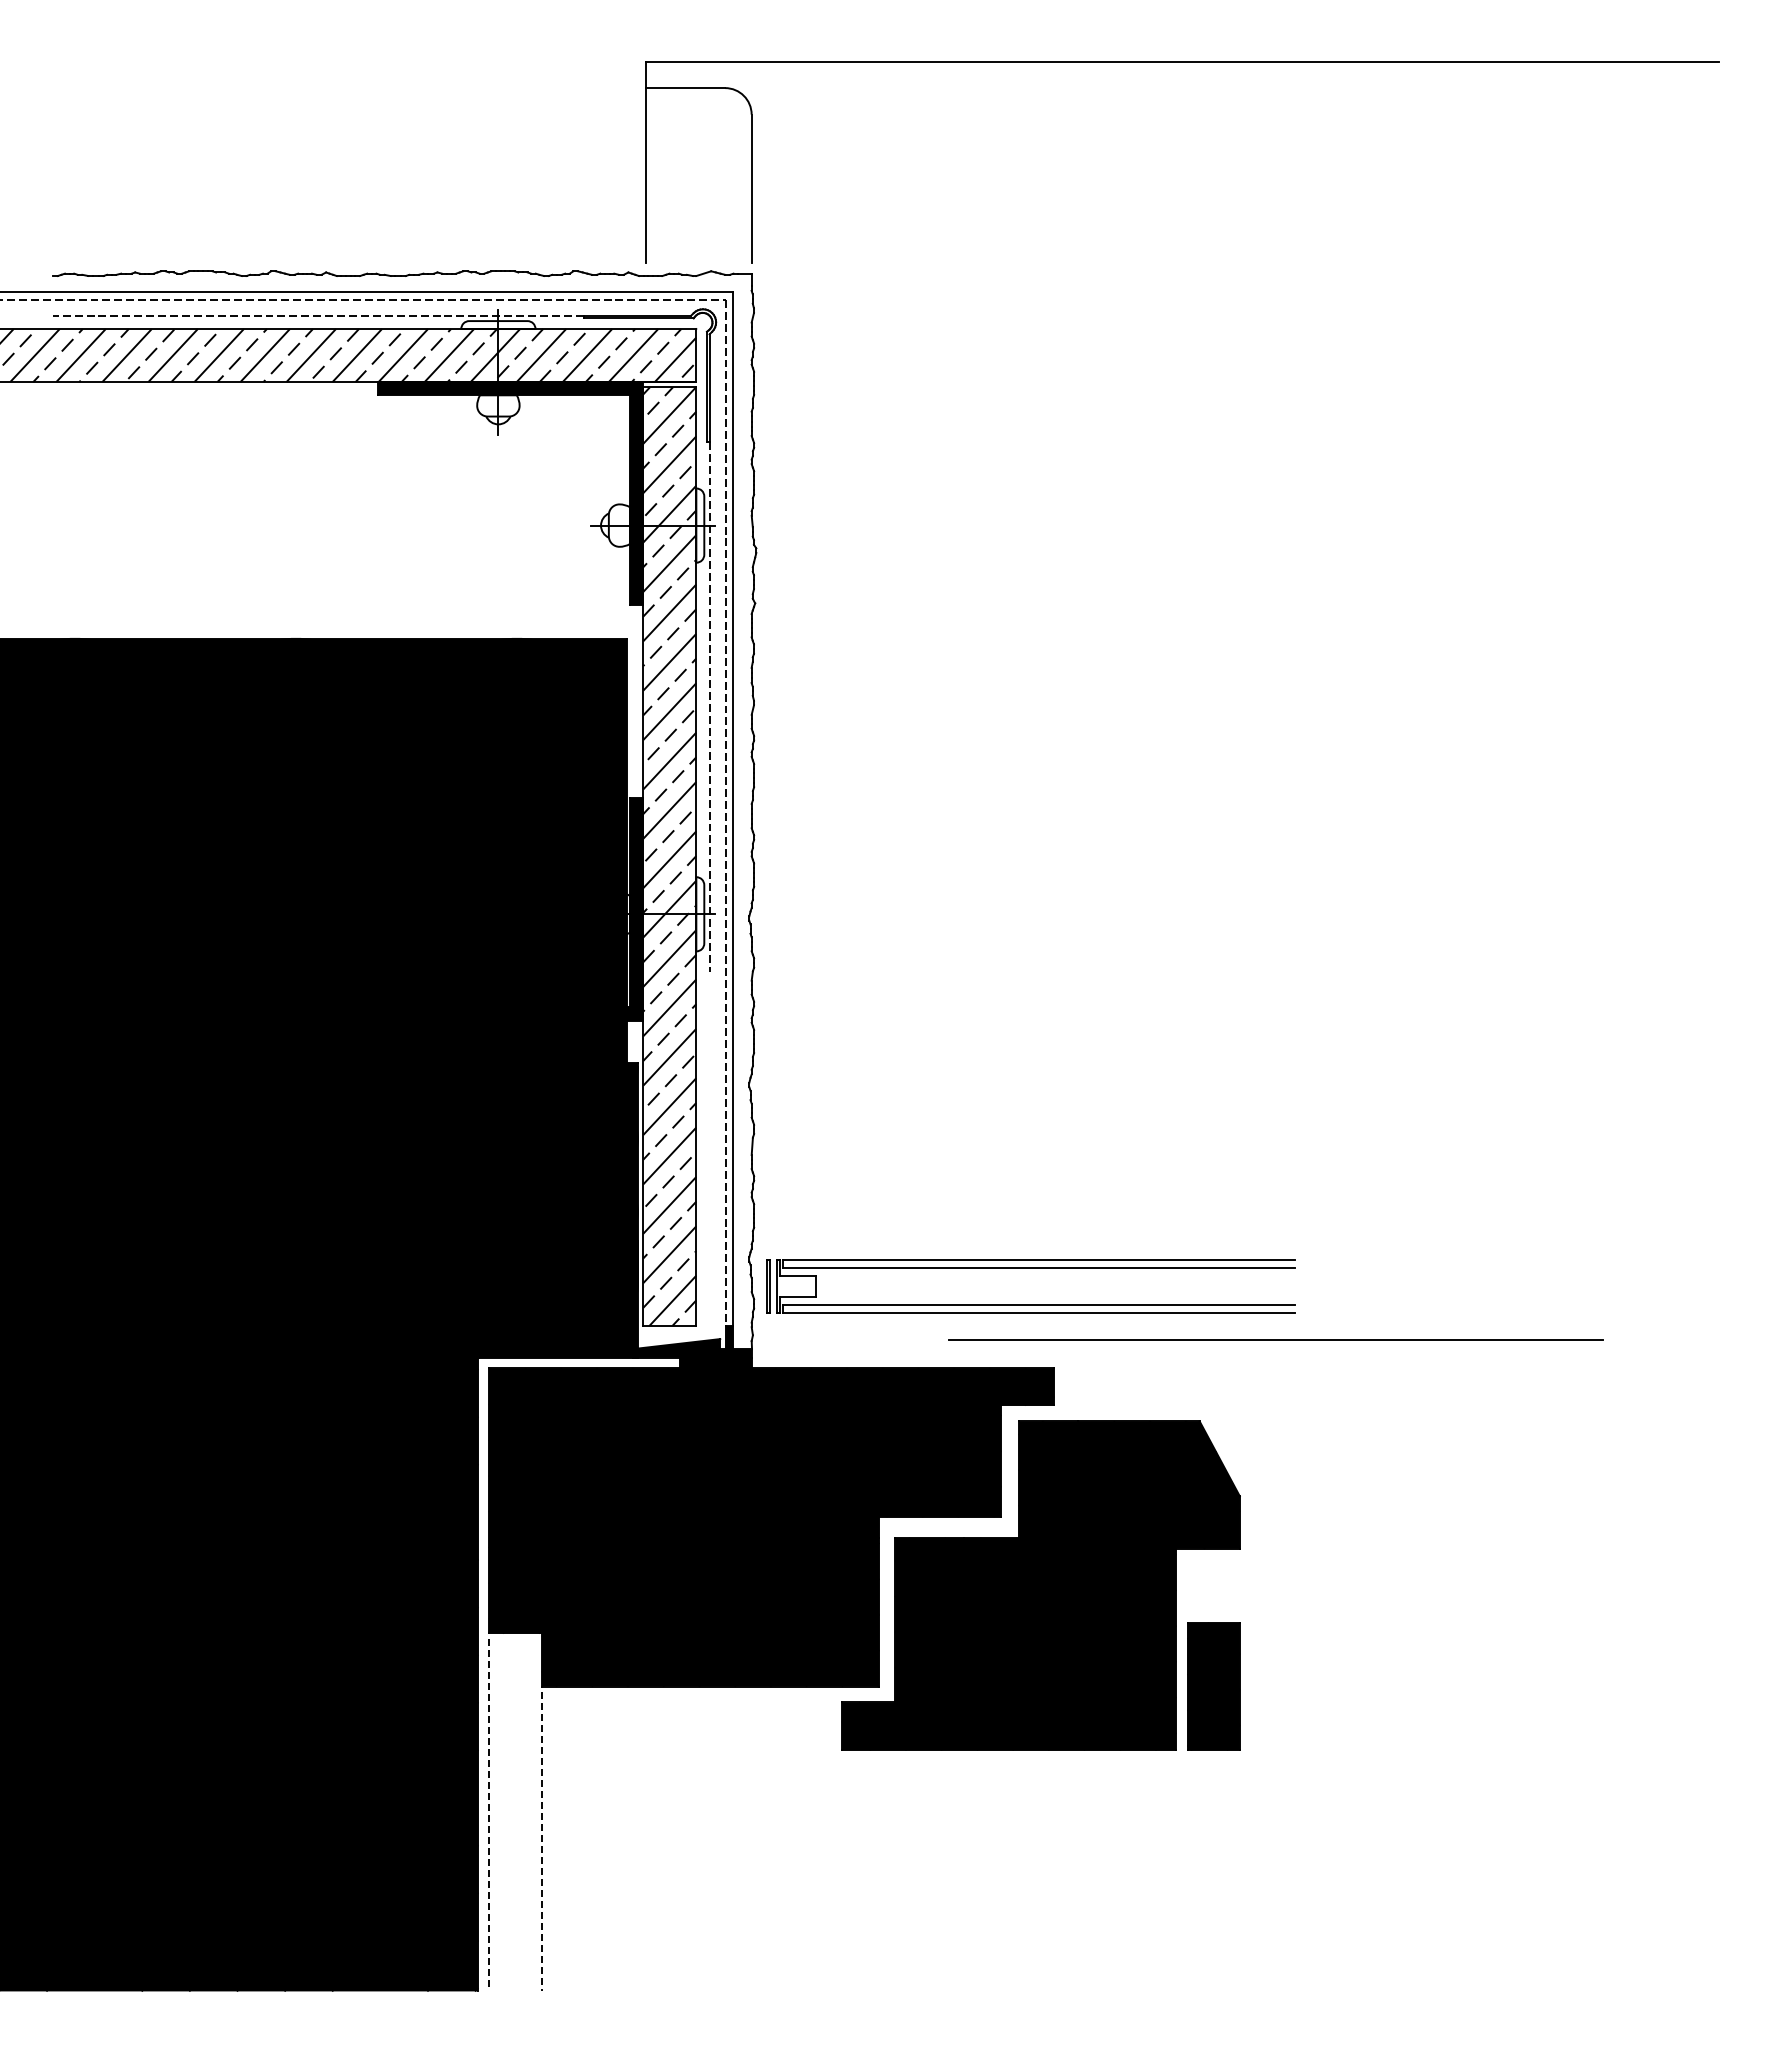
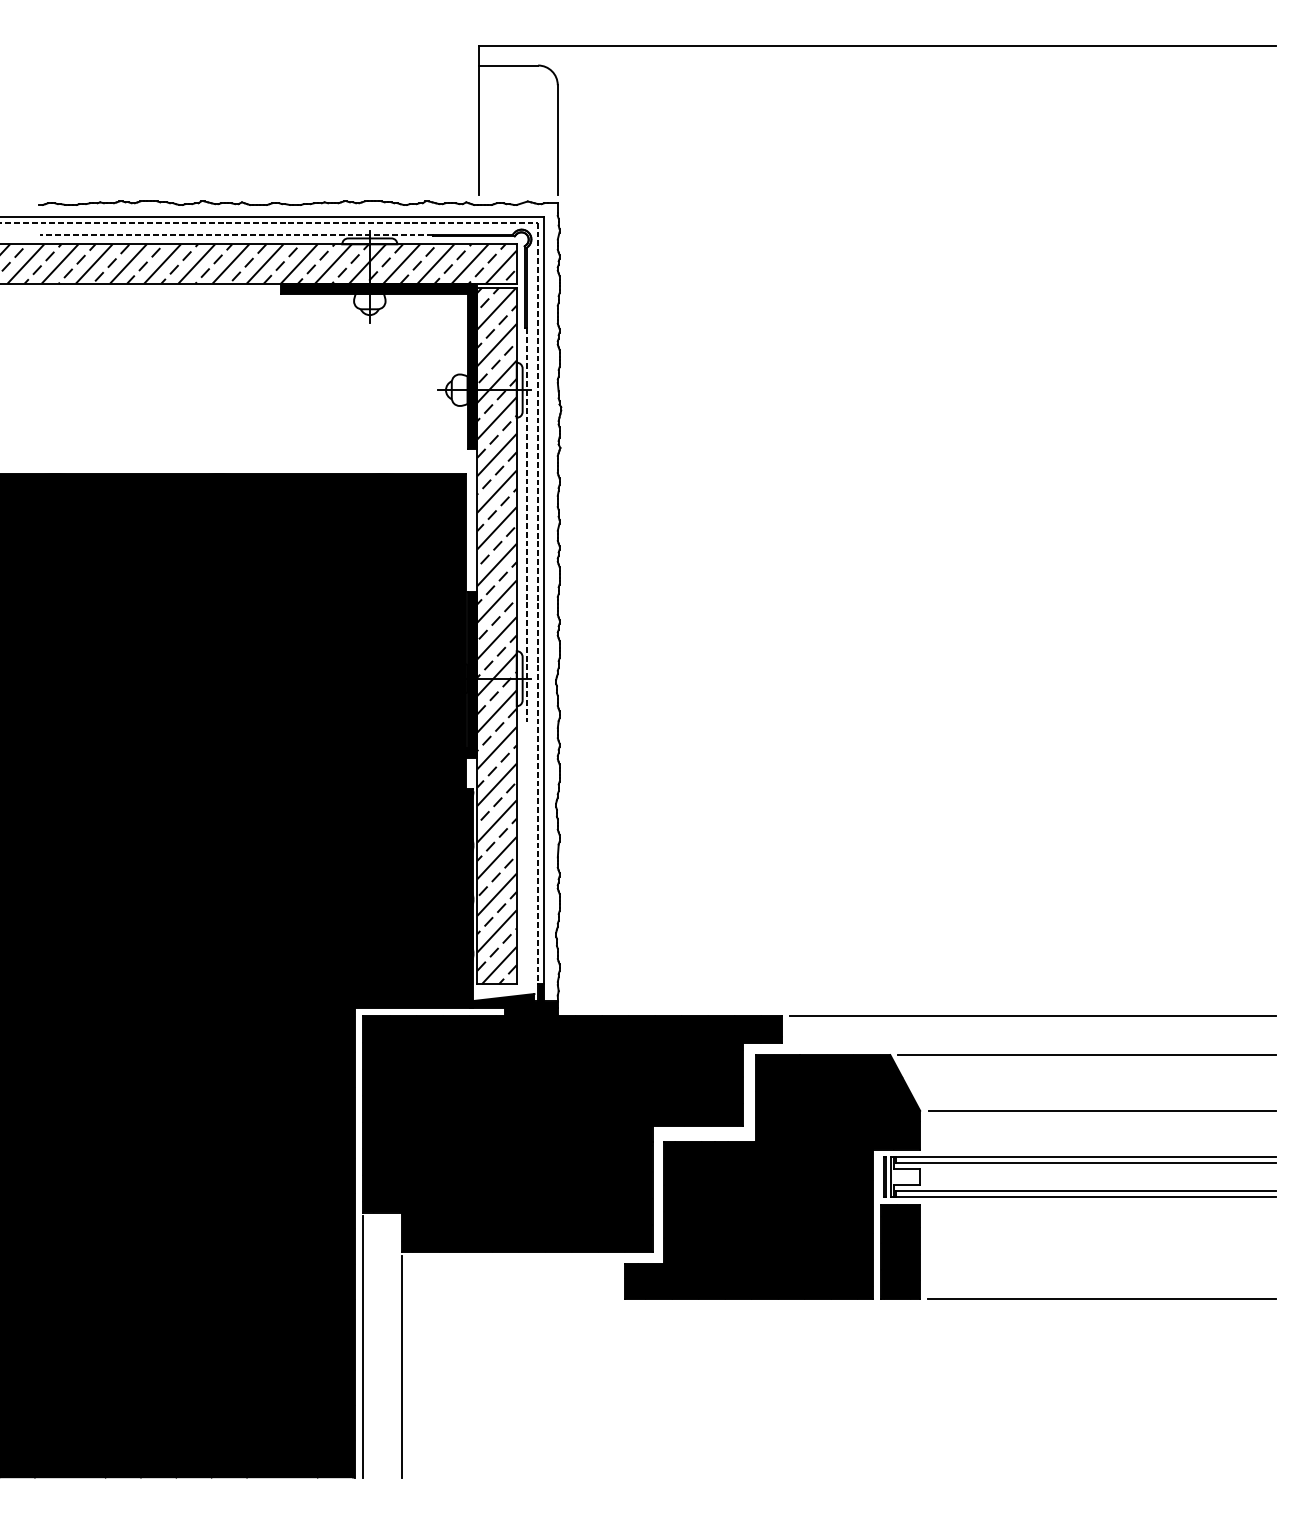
part: (1030, 1268) -> (1079, 1163), moved
line: (1275, 1339) -> (1032, 1015), moved
line: (1464, 1421) -> (1086, 1055), added
line: (1484, 1496) -> (1101, 1110), added
line: (1484, 1750) -> (1101, 1299), added
line: (489, 1815) -> (363, 1347), dashed -> solid
line: (542, 1841) -> (402, 1366), dashed -> solid

